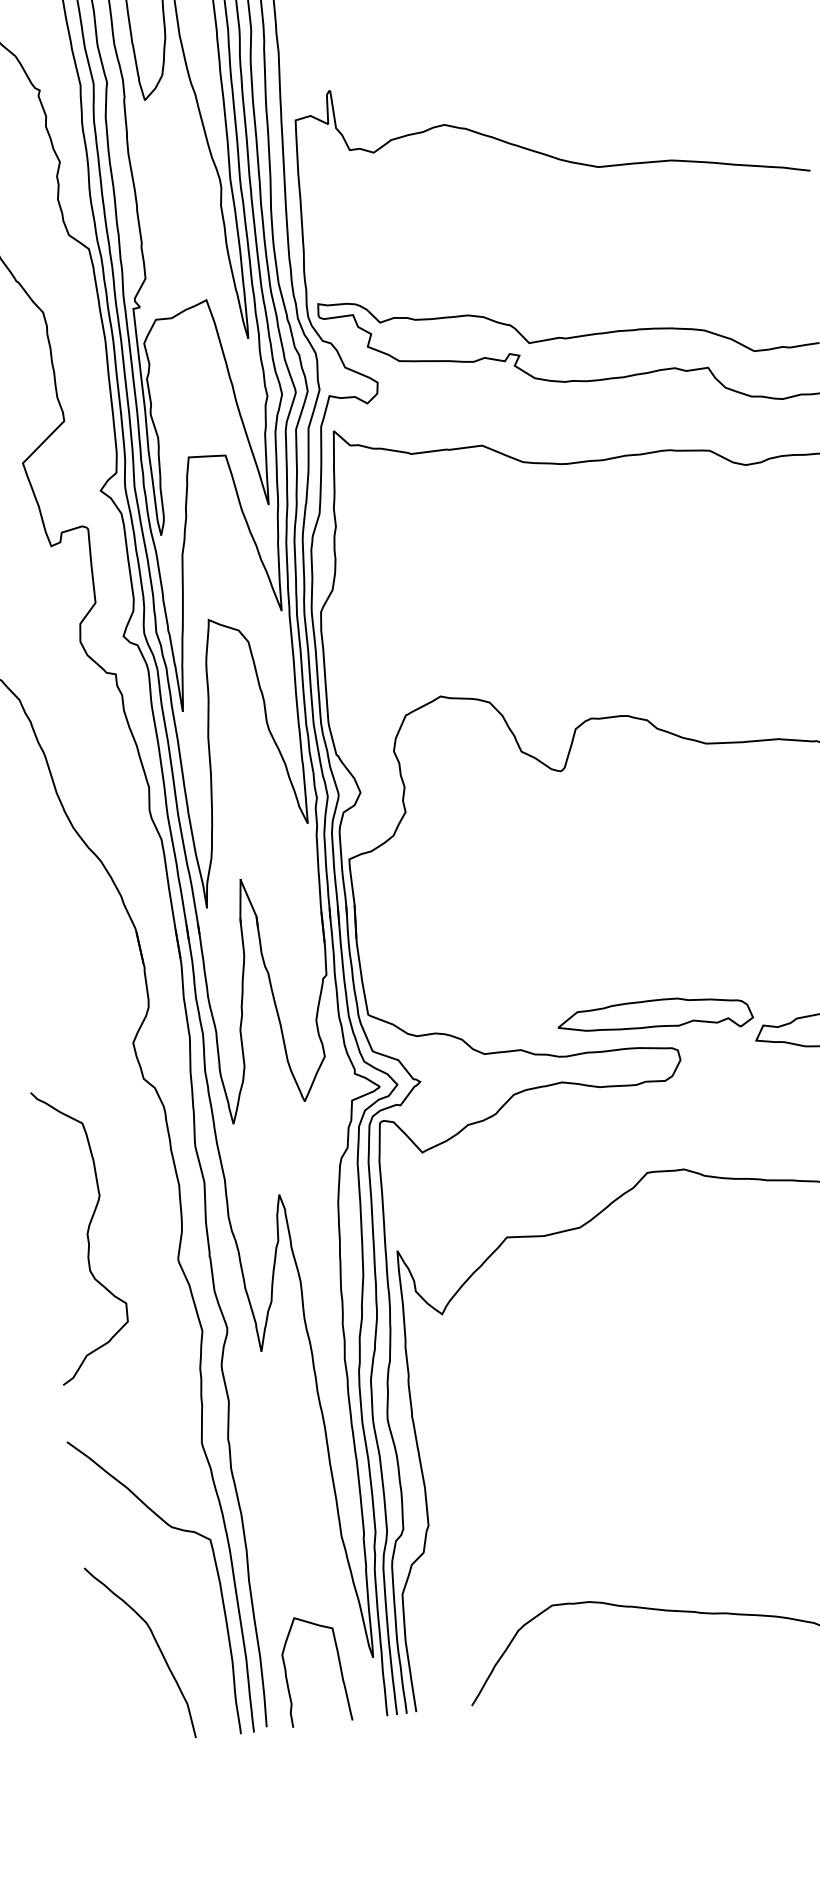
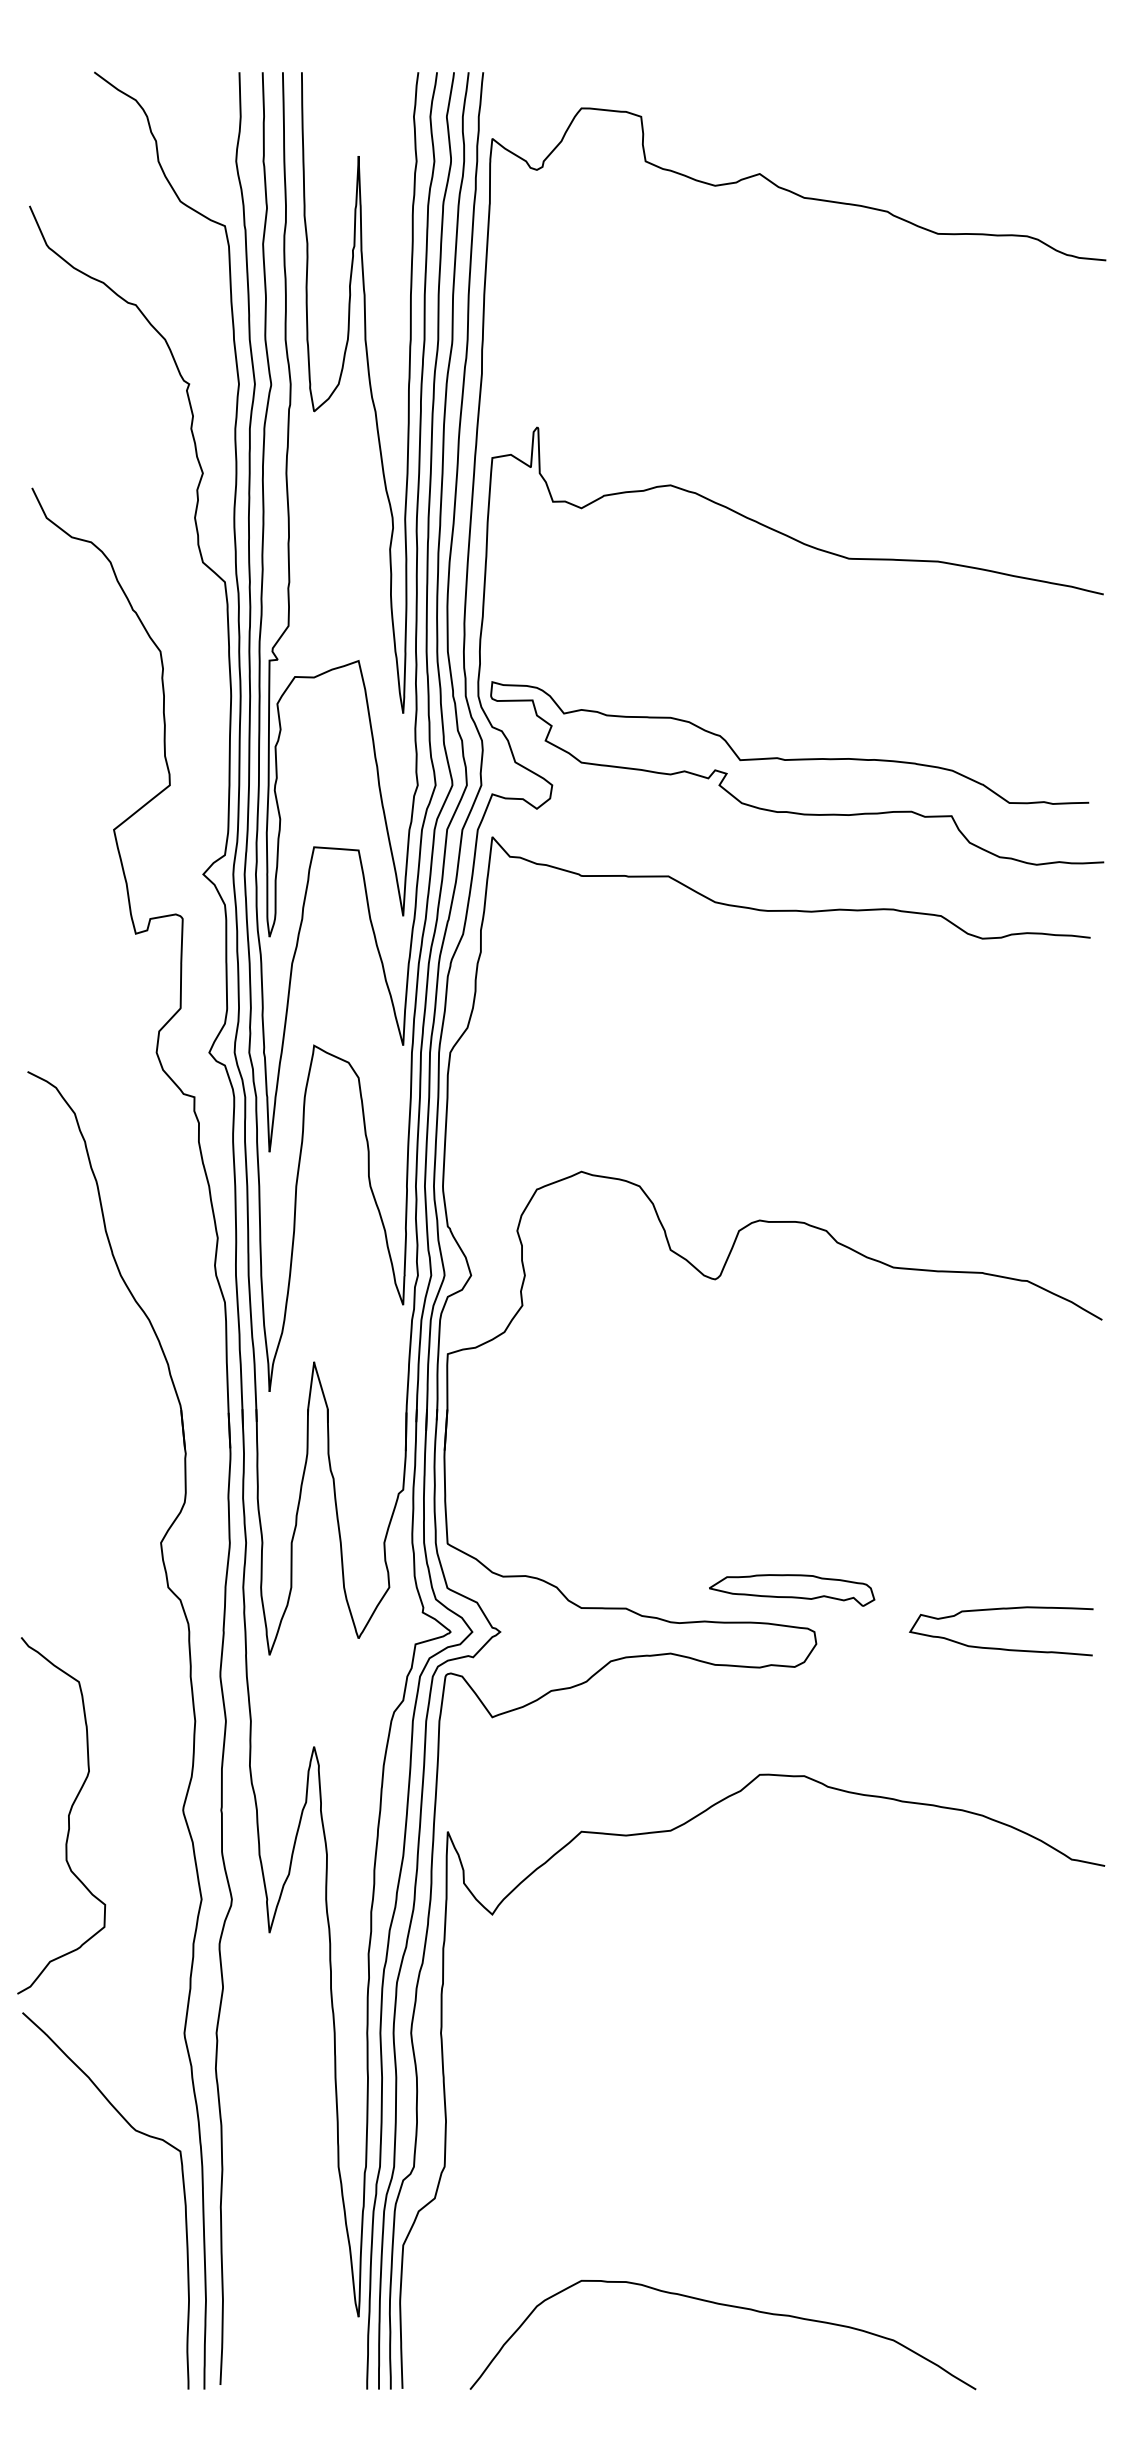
part: (654, 1018) -> (791, 1590), size x0.7
curve: (87, 1233) -> (68, 1815), moved
curve: (155, 1643) -> (99, 2267), removed
curve: (338, 1662) -> (316, 2317), removed

